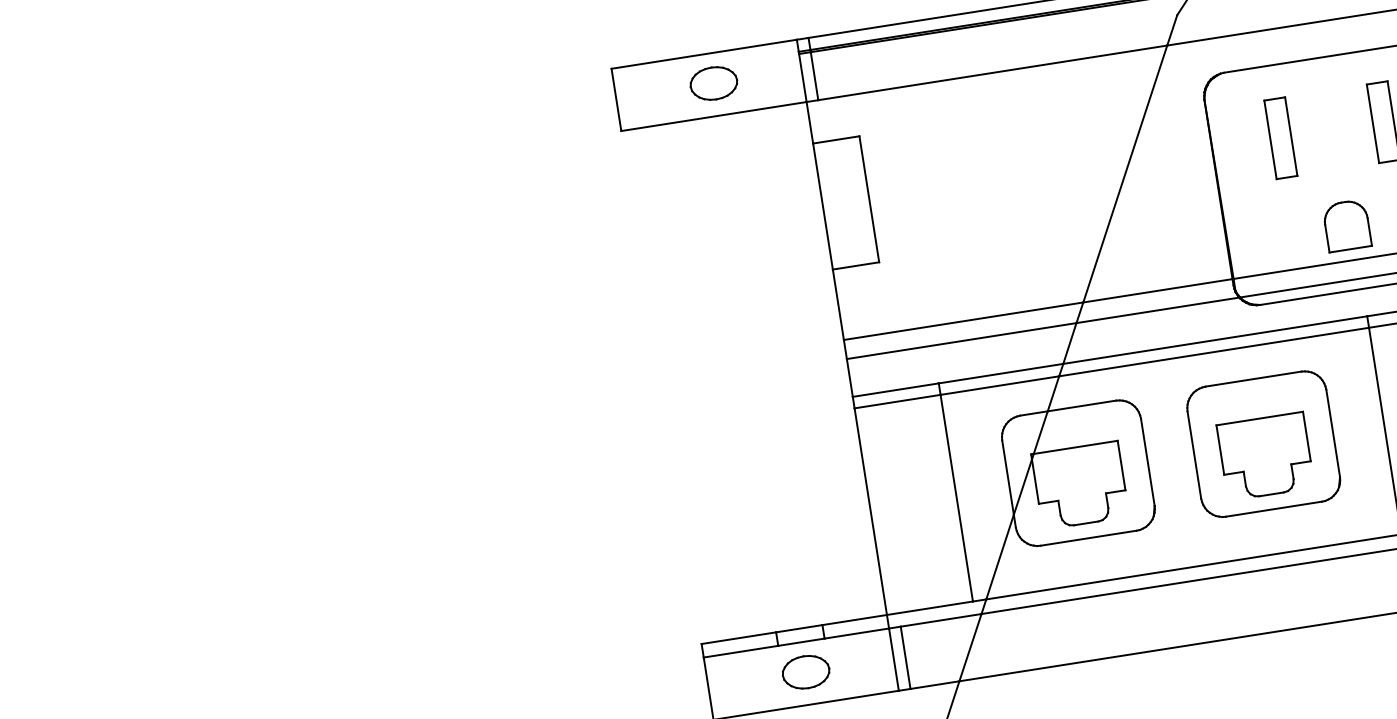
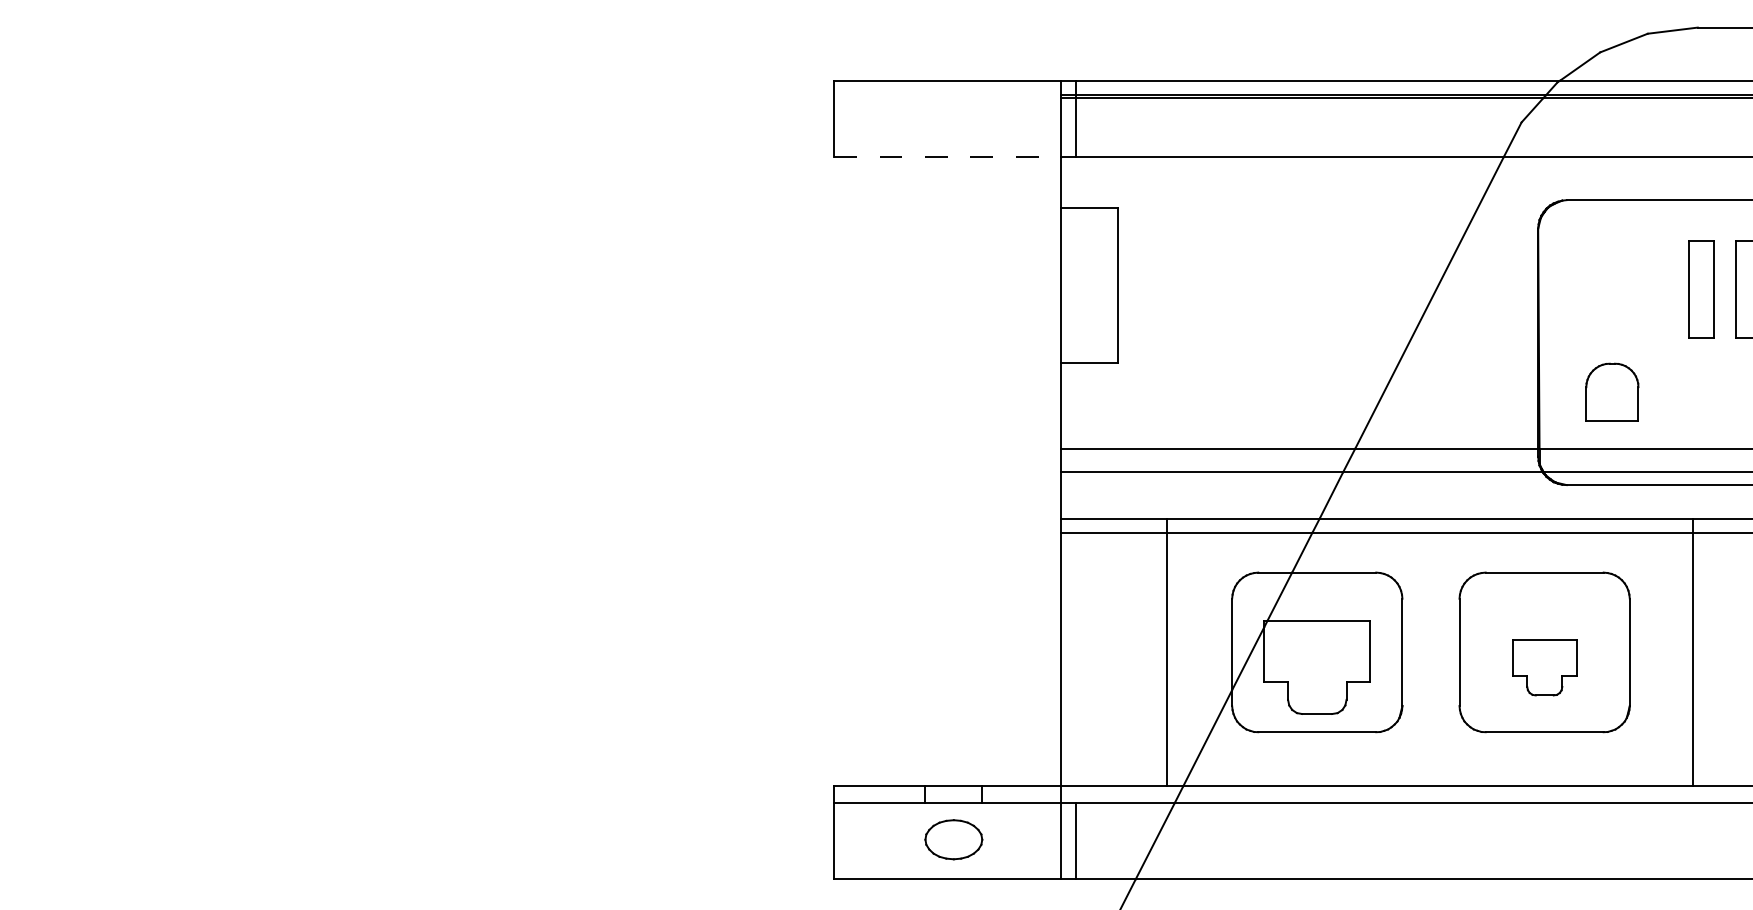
part: (713, 82) -> (953, 116), removed
line: (713, 116) -> (947, 156), solid -> dashed
part: (1280, 138) -> (1701, 289), moved
part: (1347, 224) -> (1612, 391), moved
part: (1265, 456) -> (1544, 667), size x0.6

